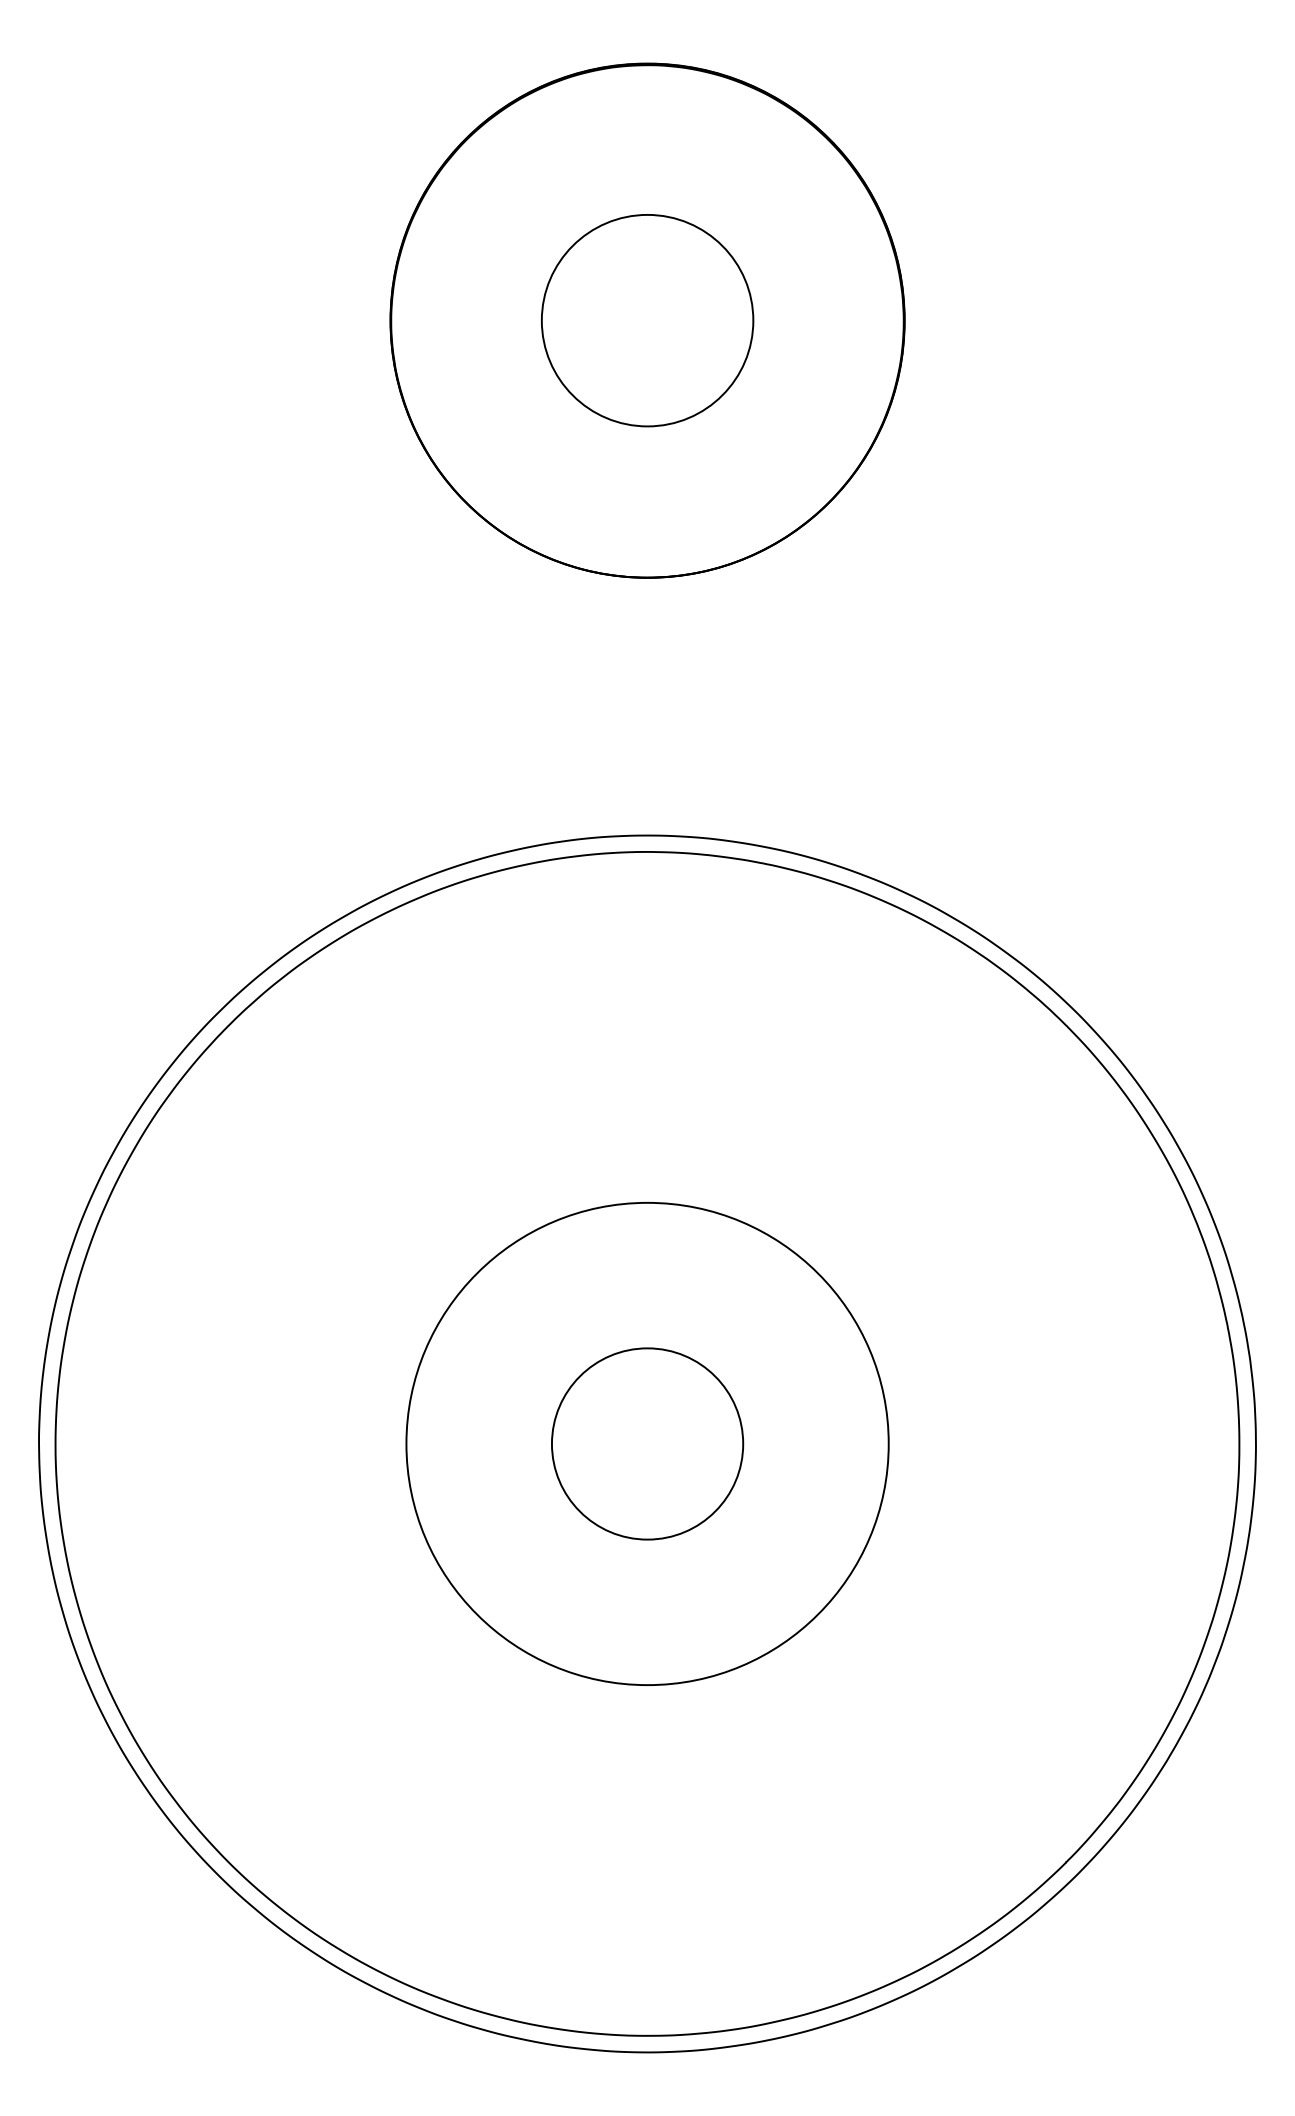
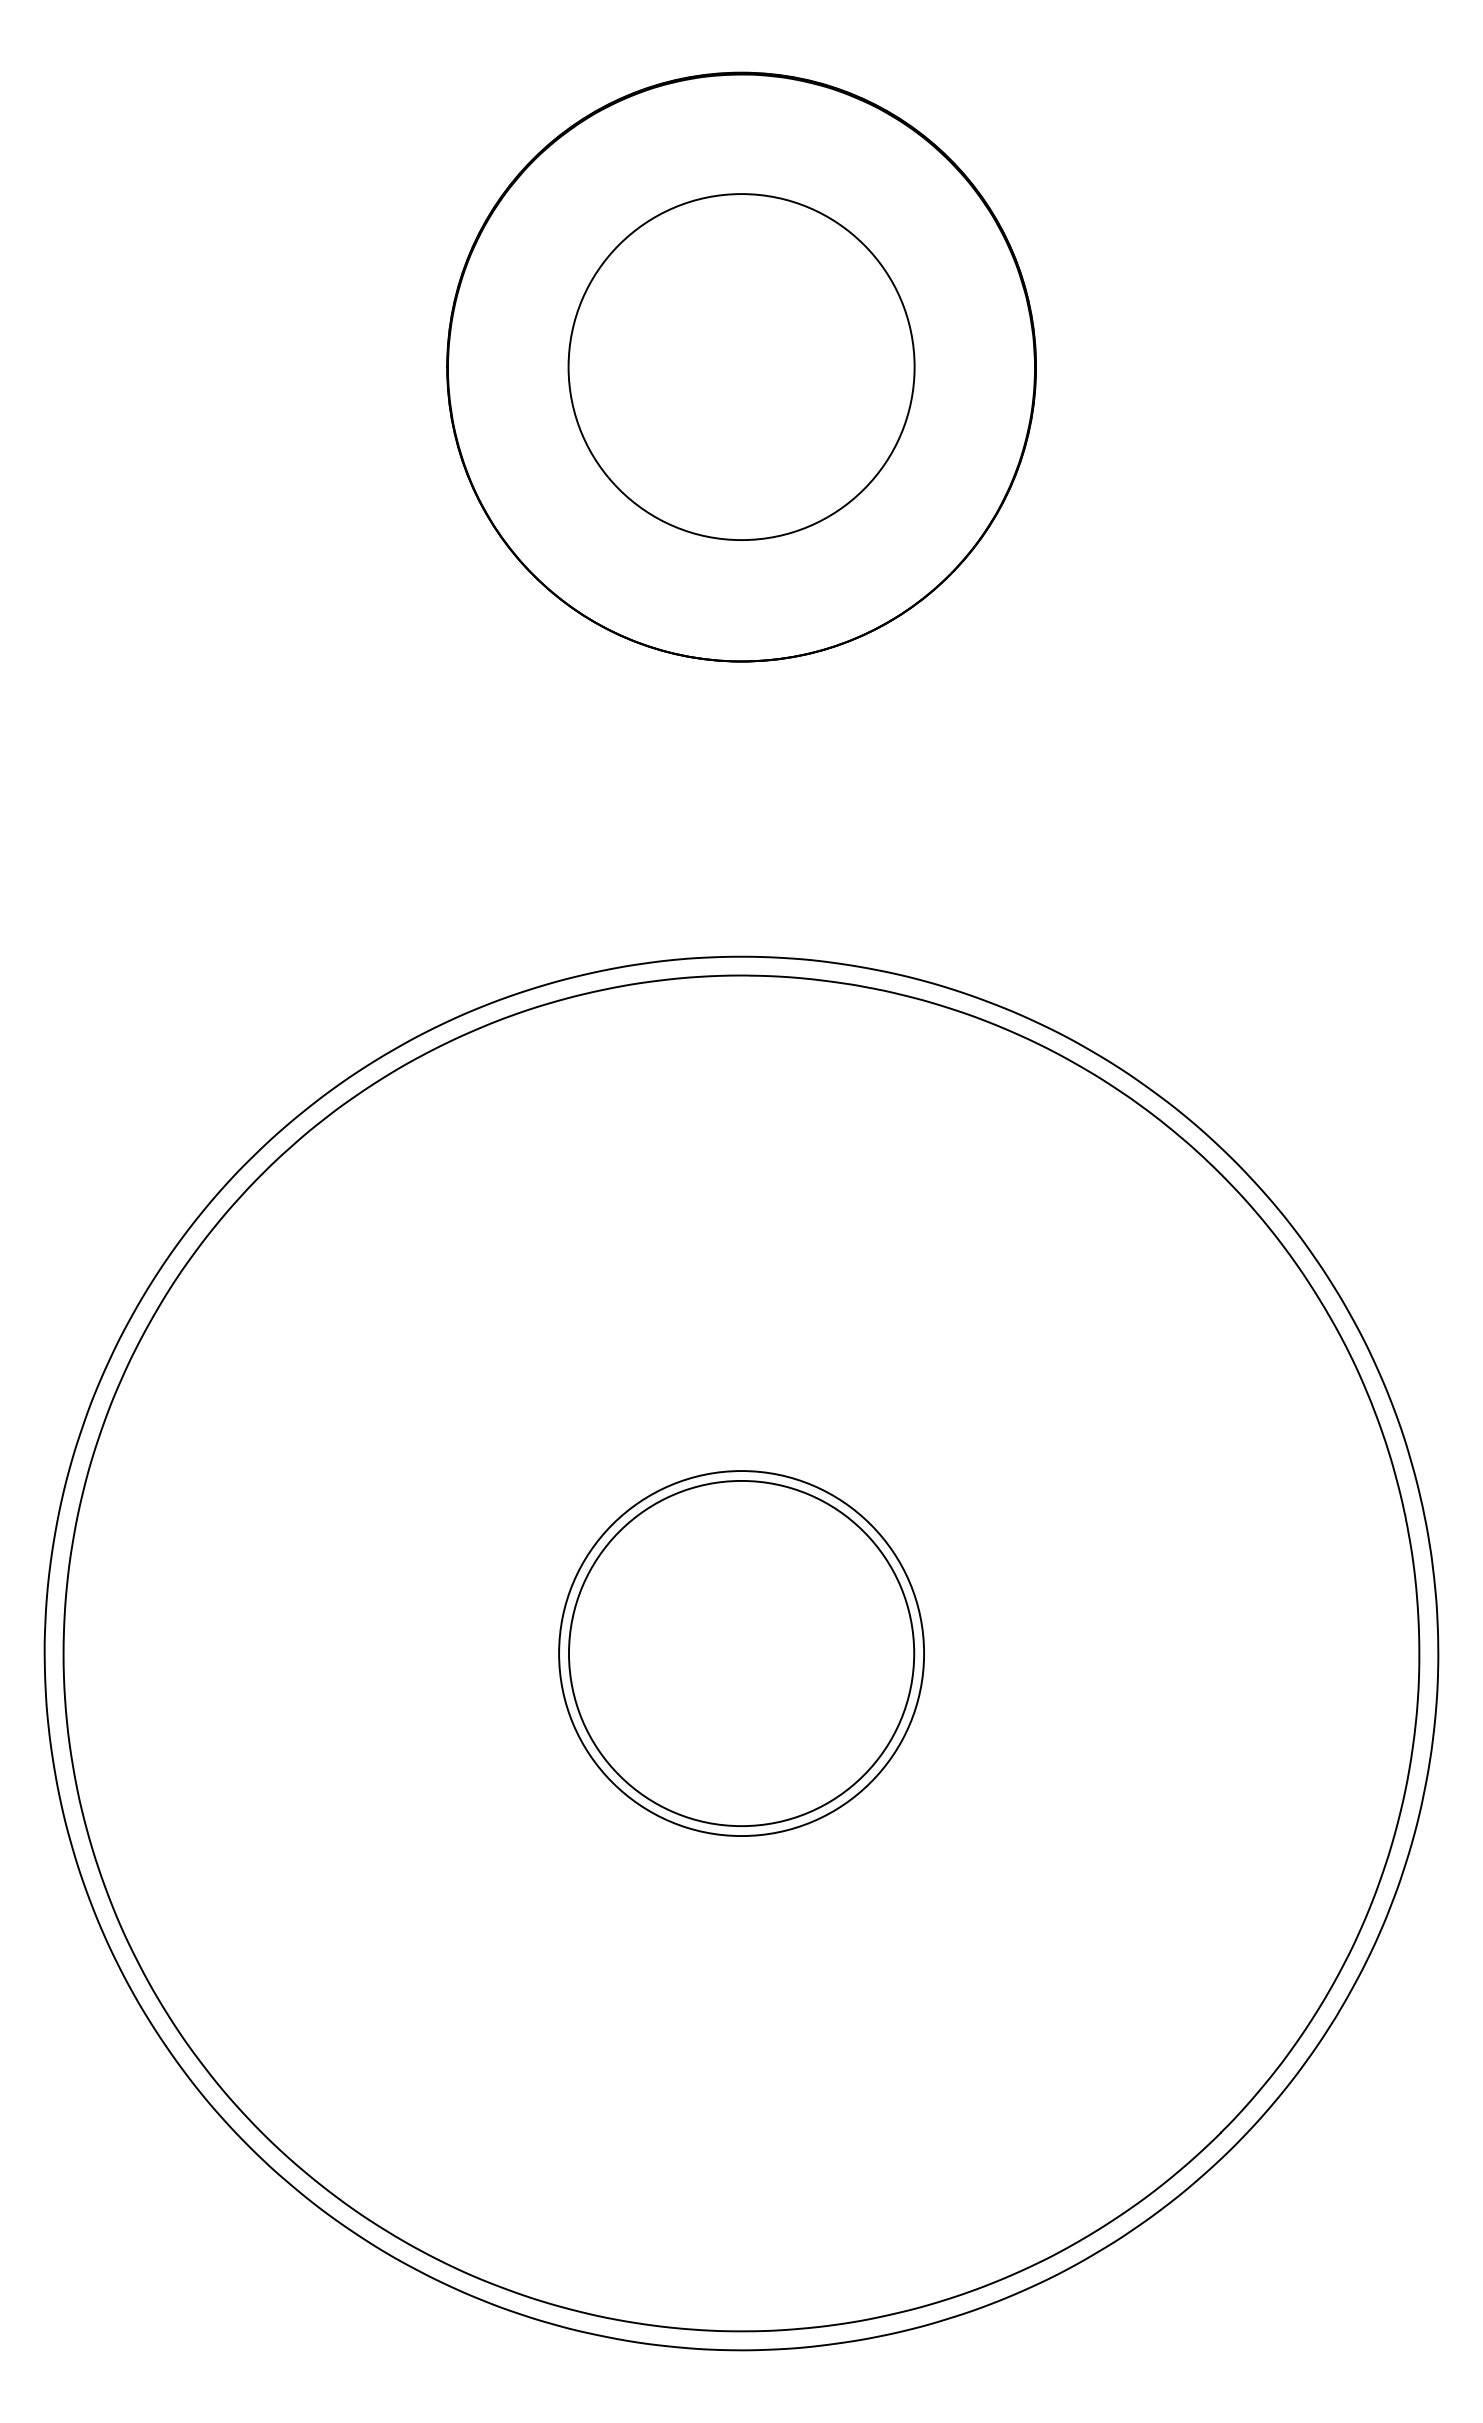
circle: (647, 321) -> (741, 367), size x1.43
circle: (647, 1443) -> (741, 1653), size x0.62
circle: (647, 1443) -> (741, 1653), size x1.67

